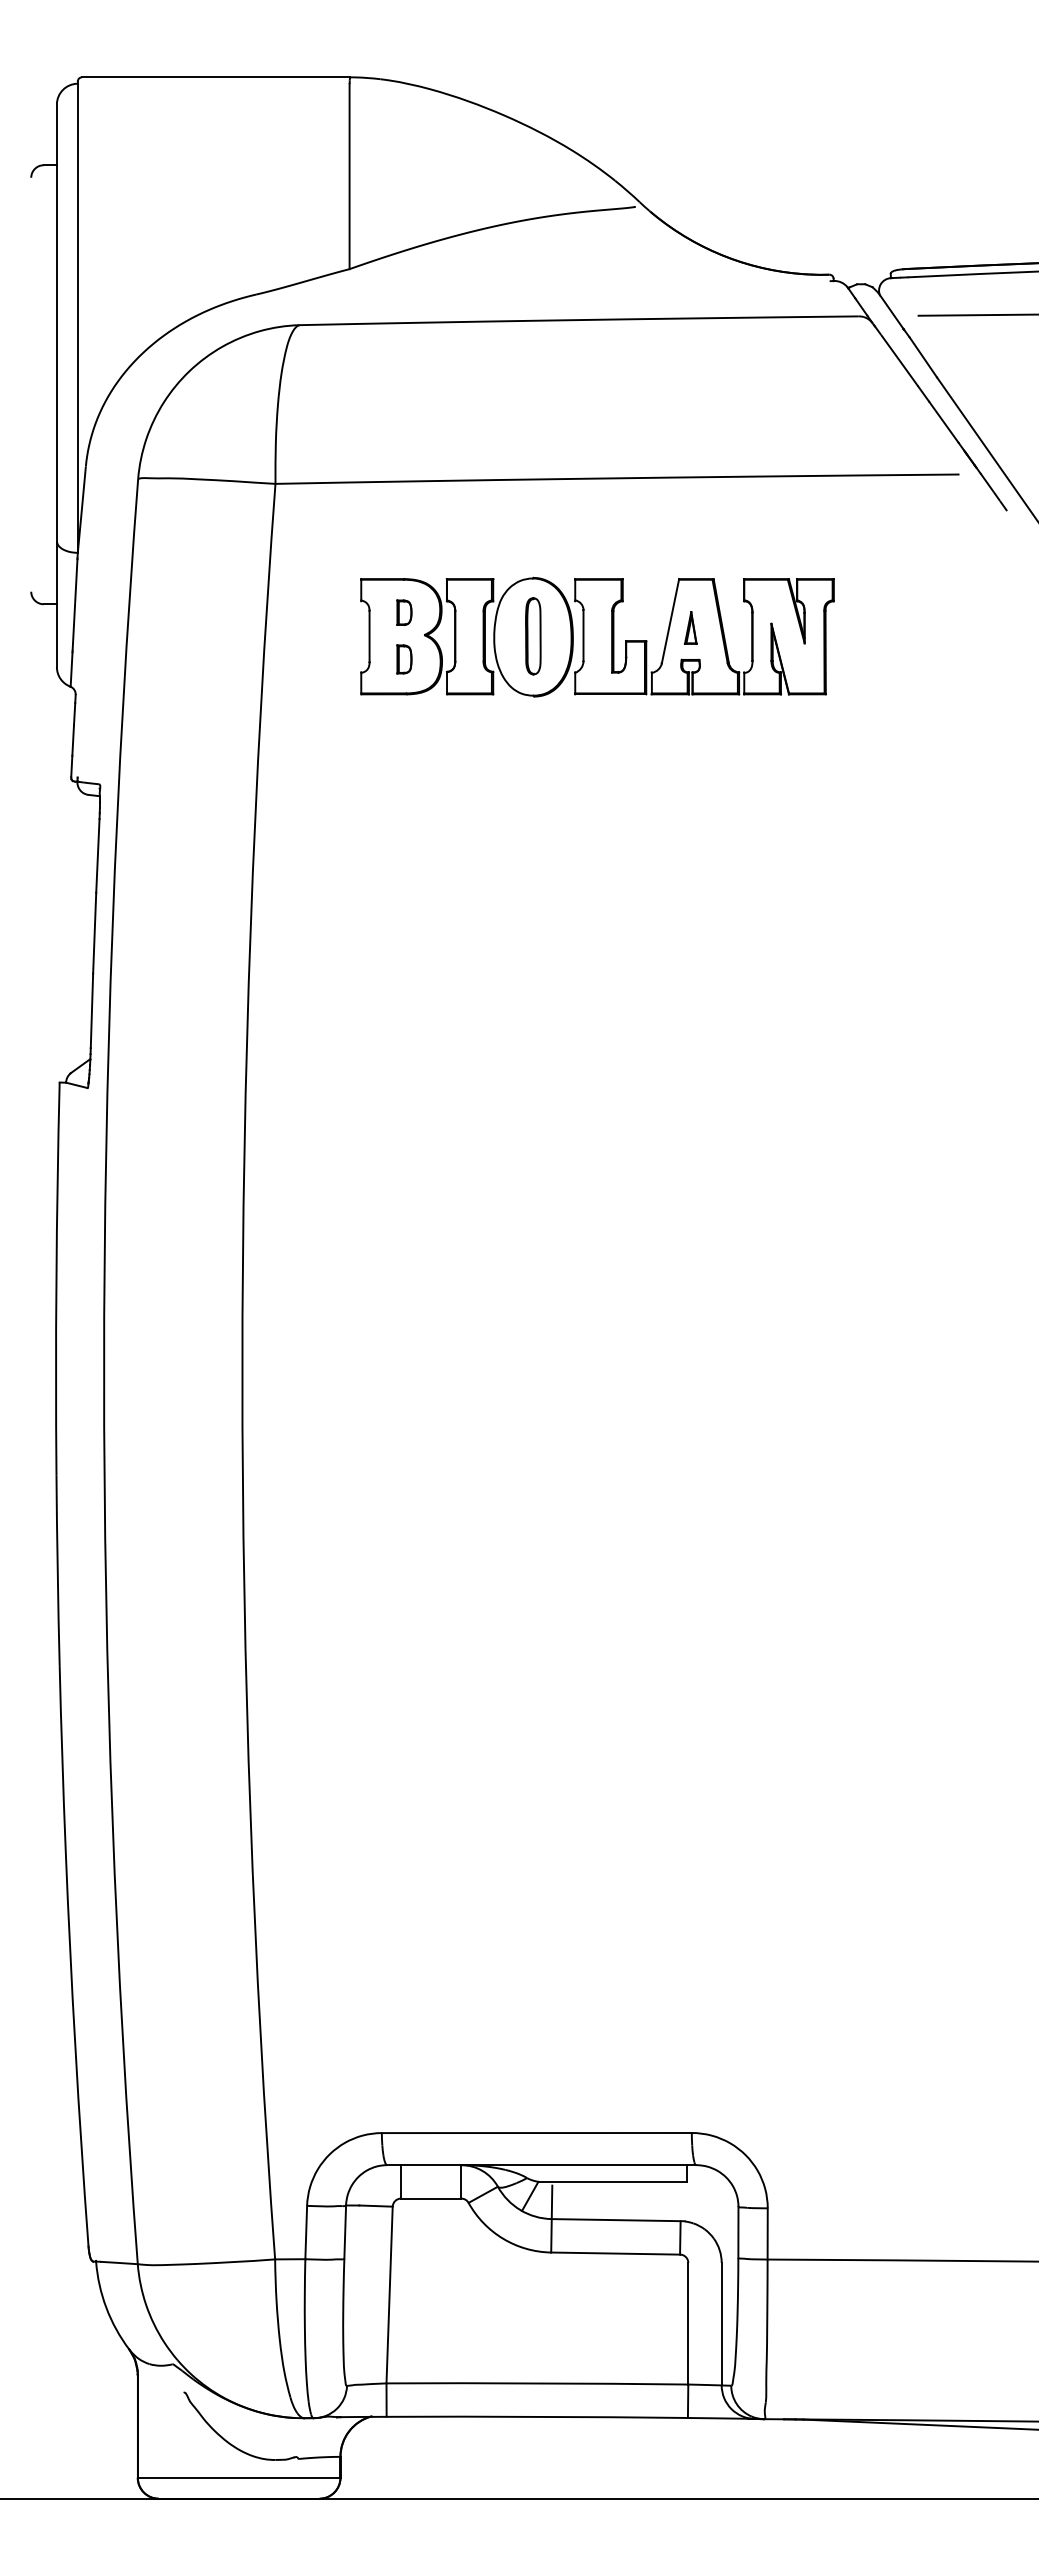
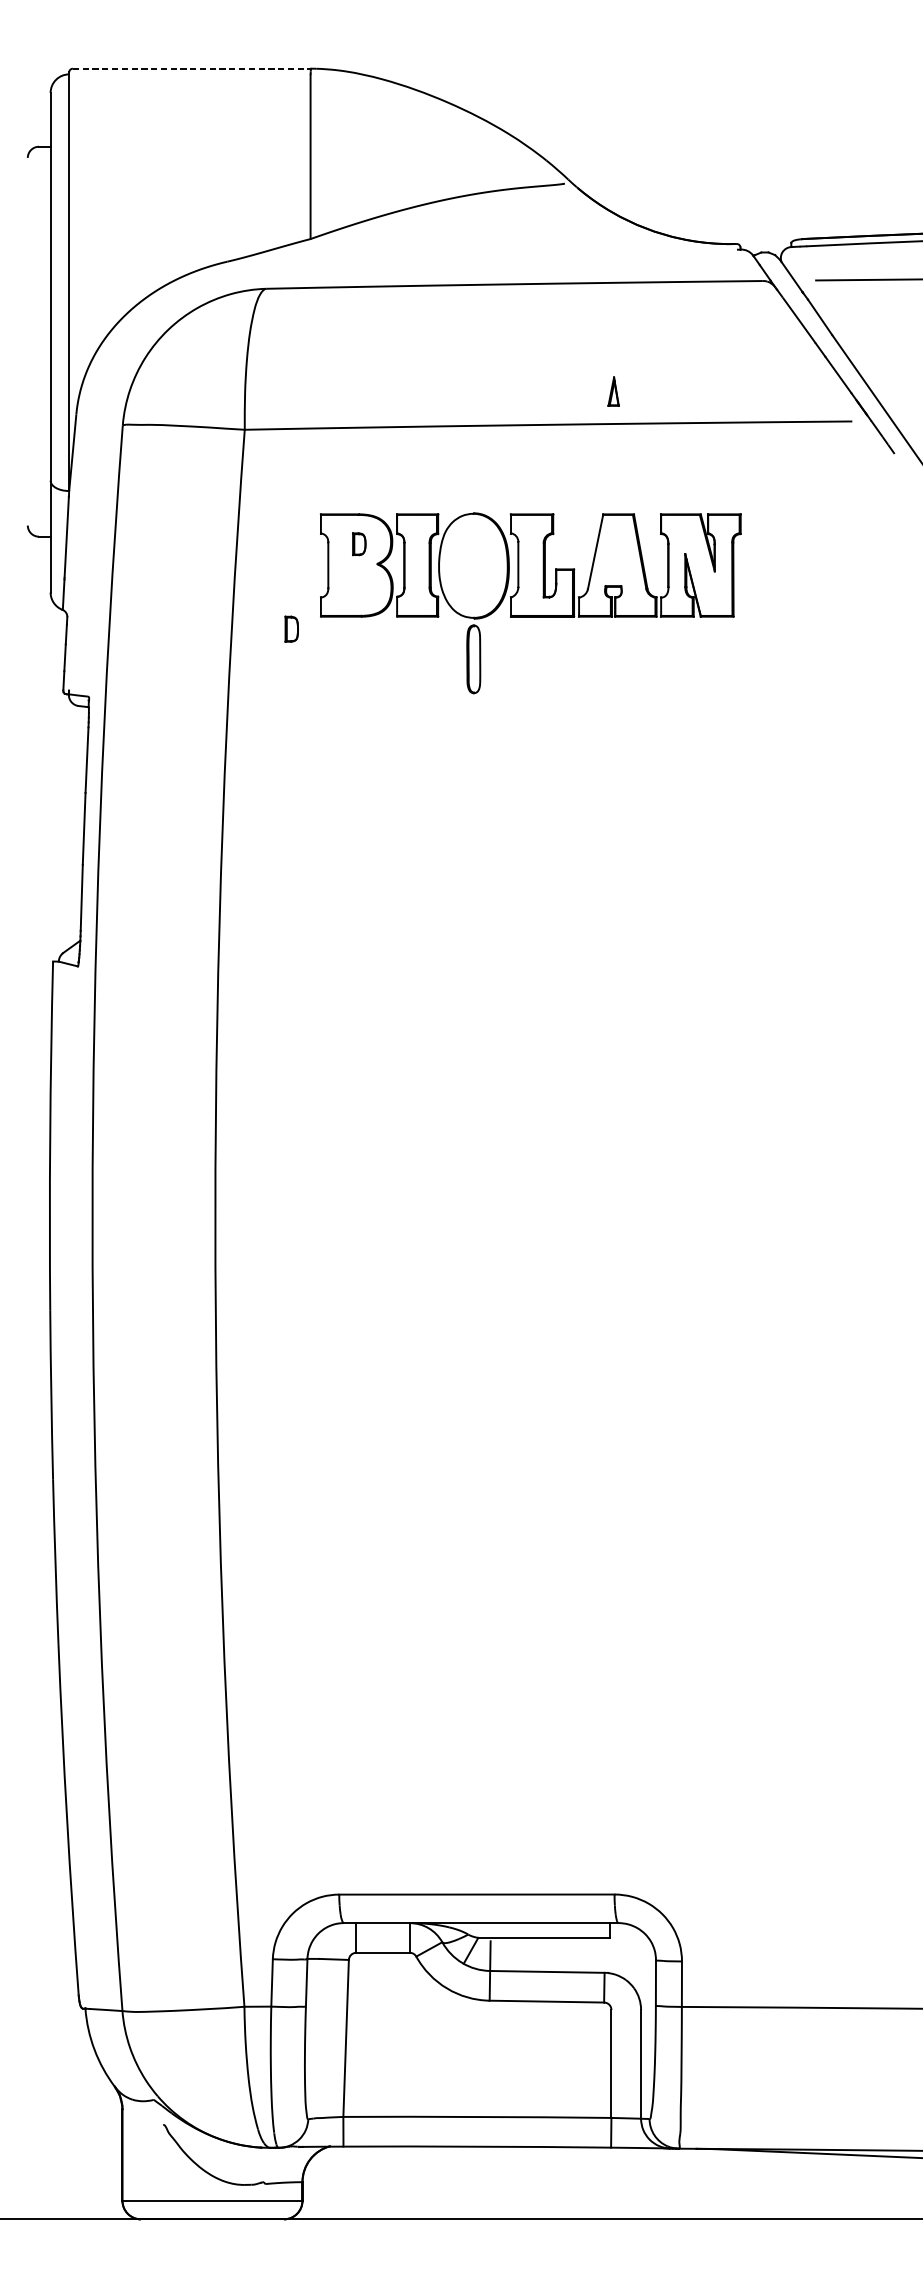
line: (215, 77) -> (191, 68), solid -> dashed
part: (690, 627) -> (613, 391), moved
part: (533, 636) -> (473, 659), moved
part: (404, 659) -> (291, 629), moved

